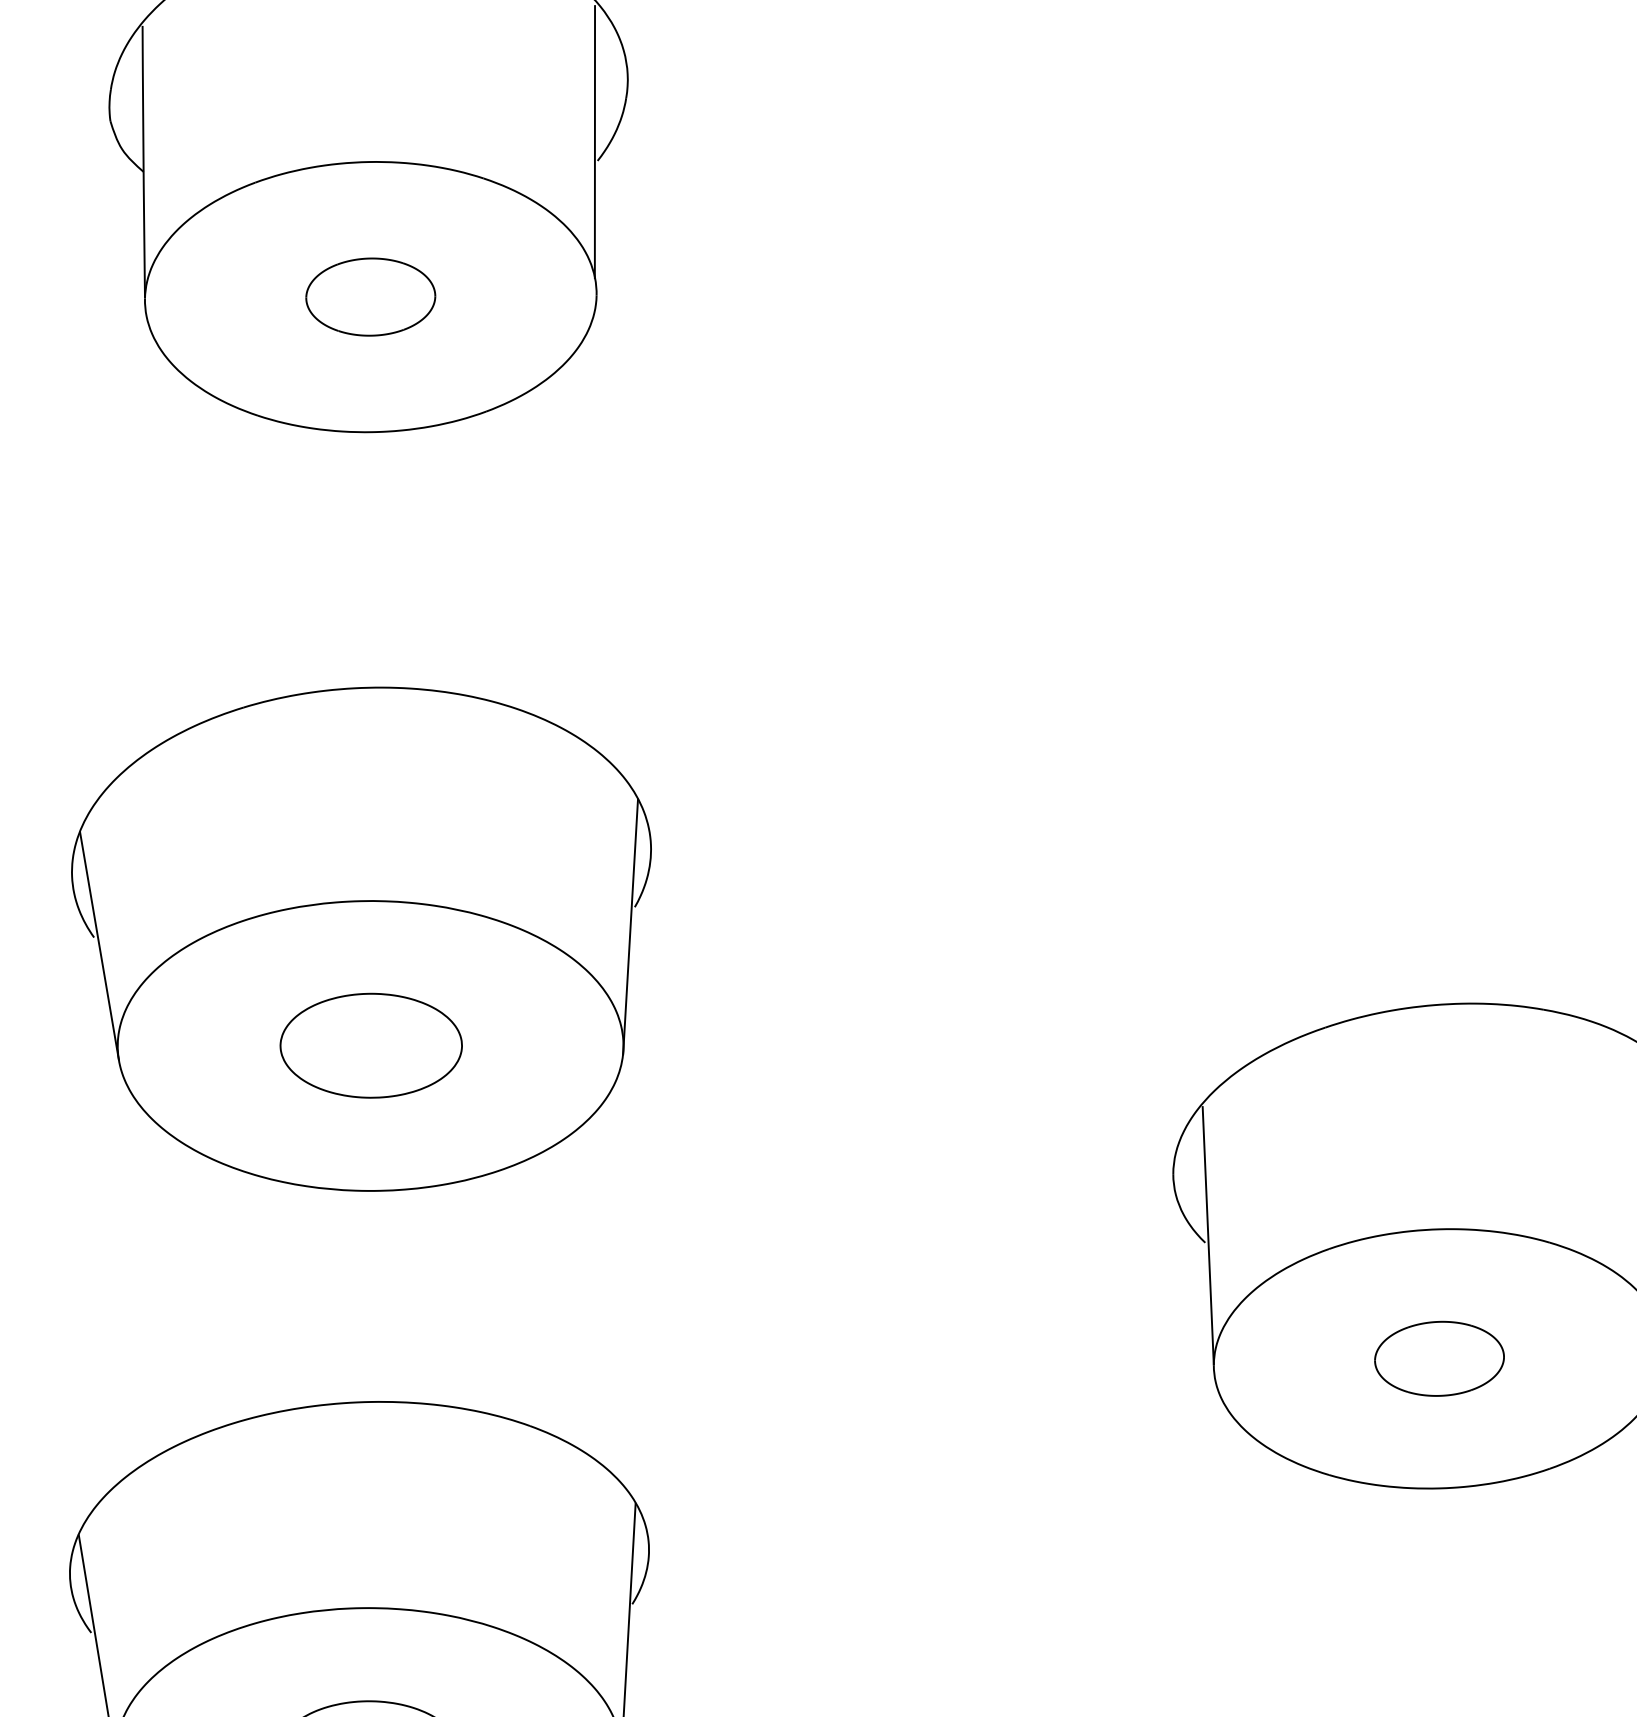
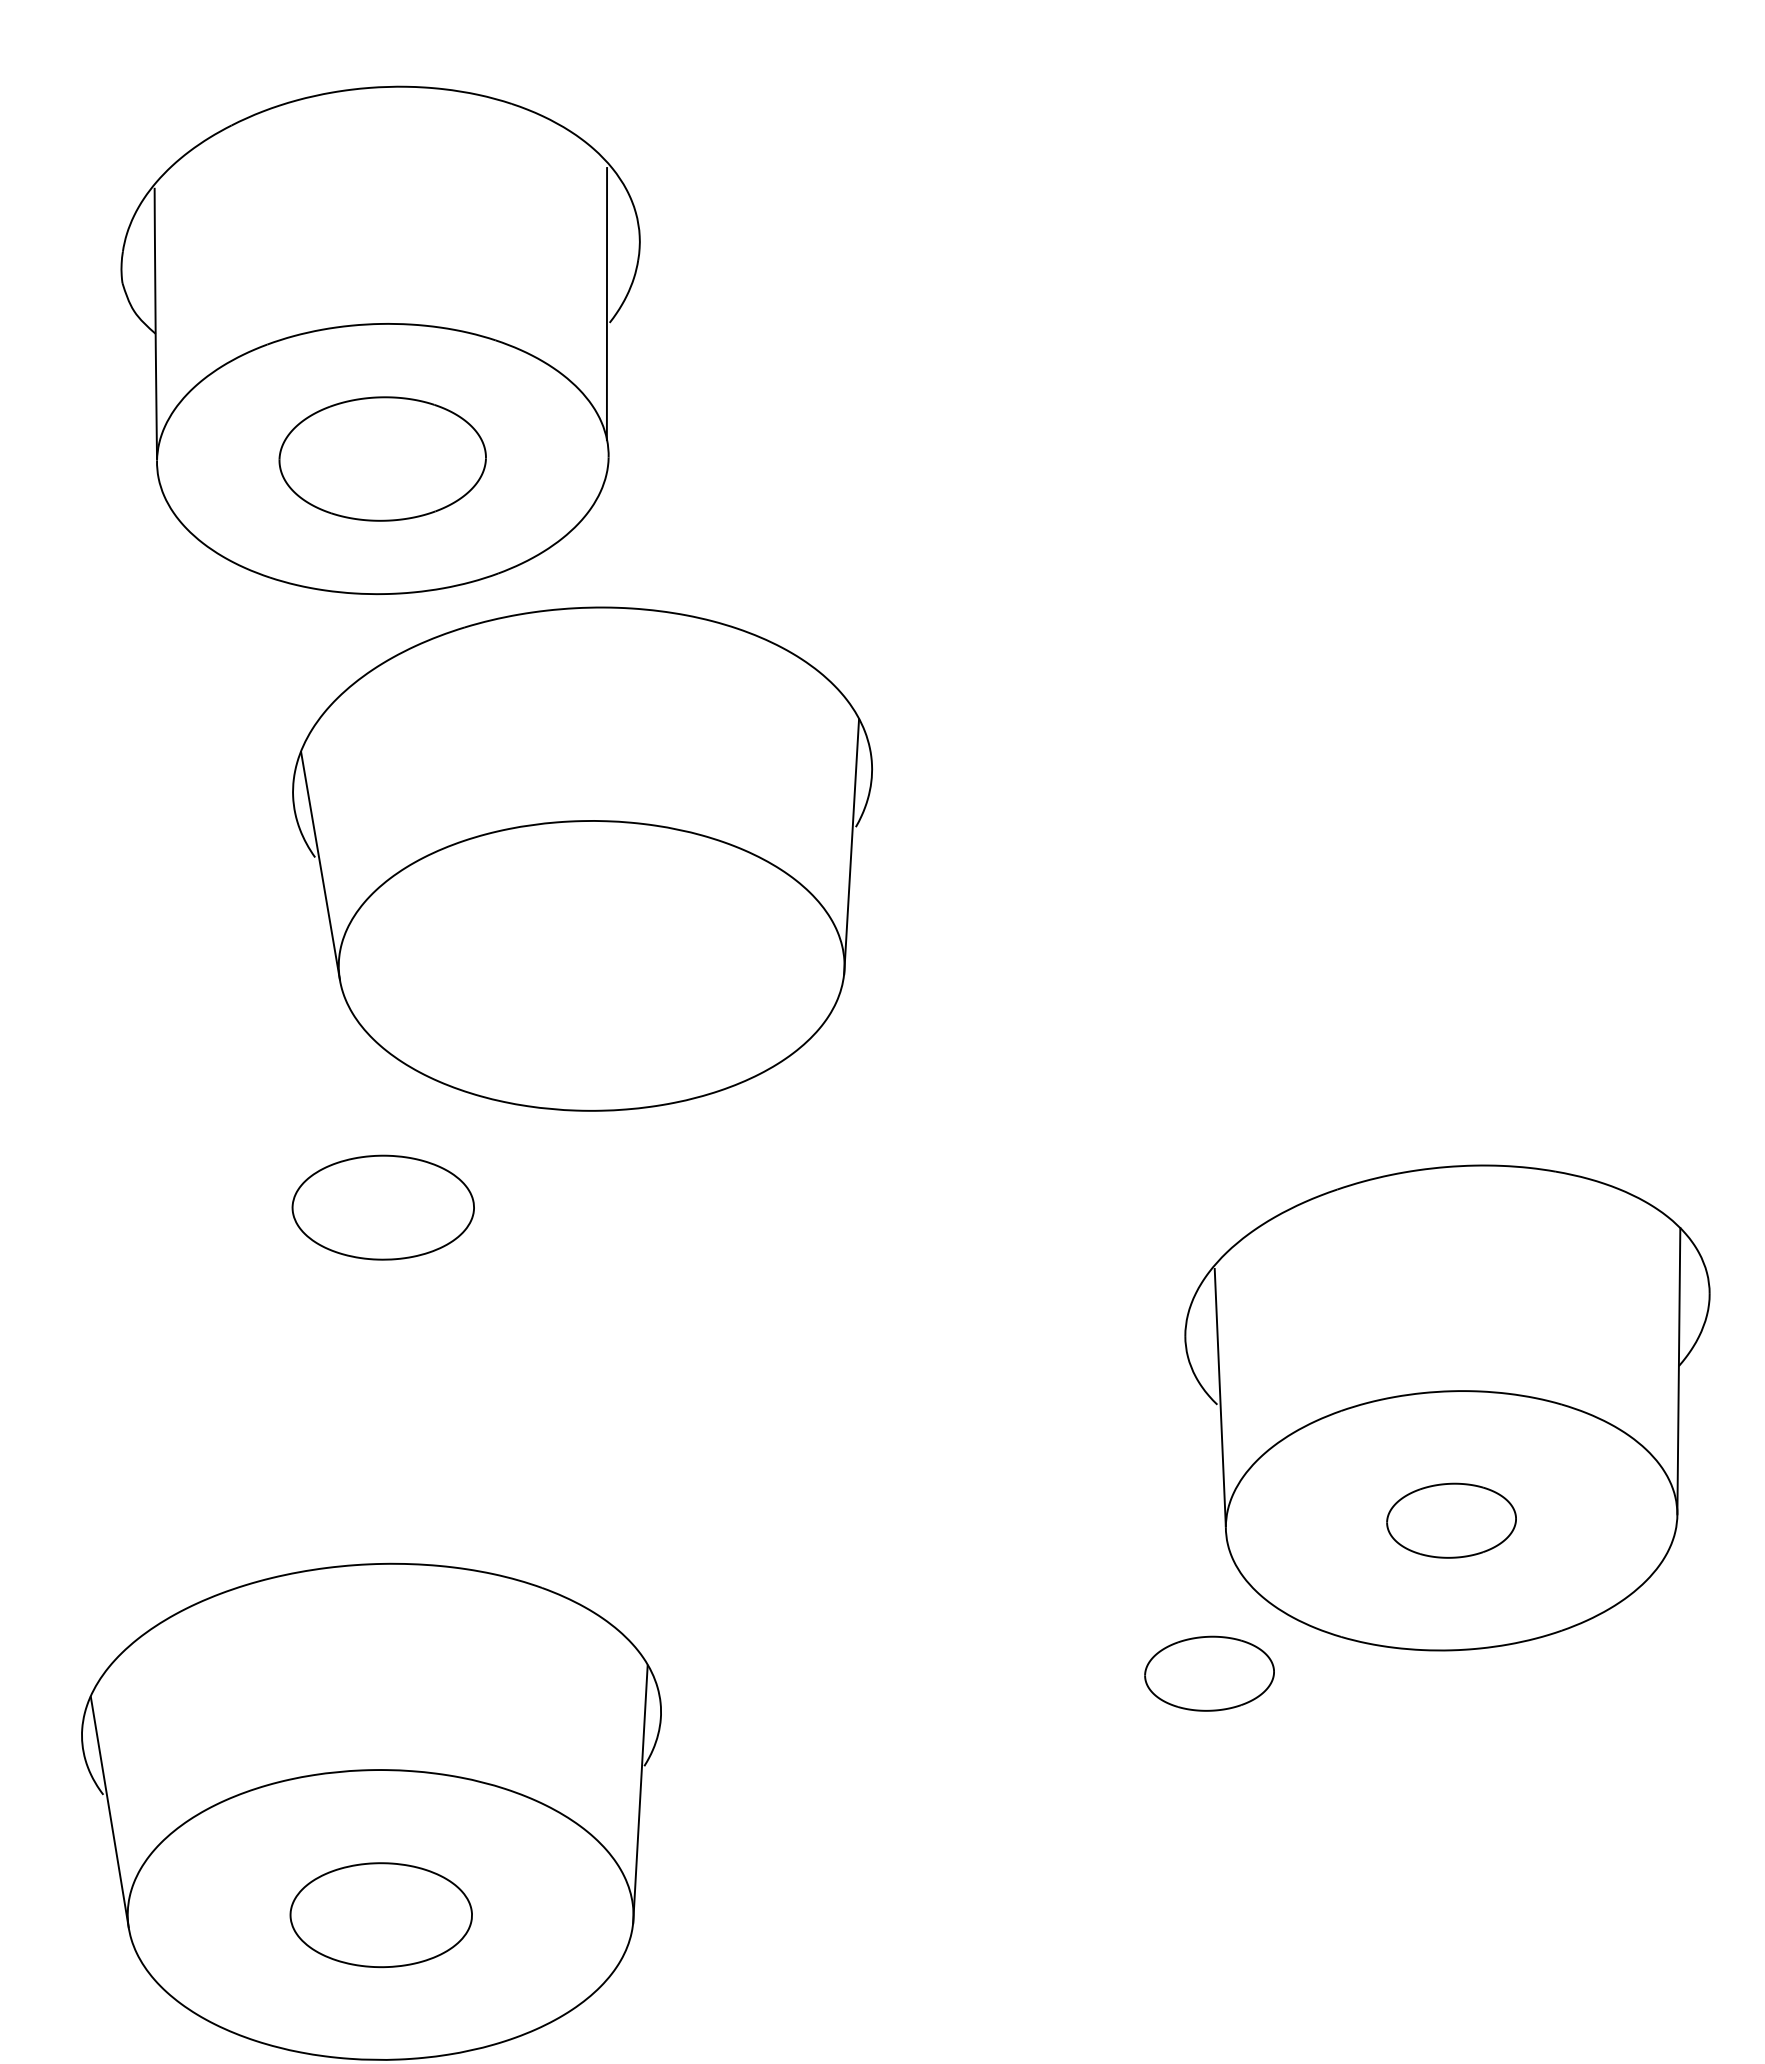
part: (370, 296) -> (382, 458), size x1.6
part: (361, 938) -> (582, 858), moved
part: (1197, 1511) -> (1209, 1673), added

